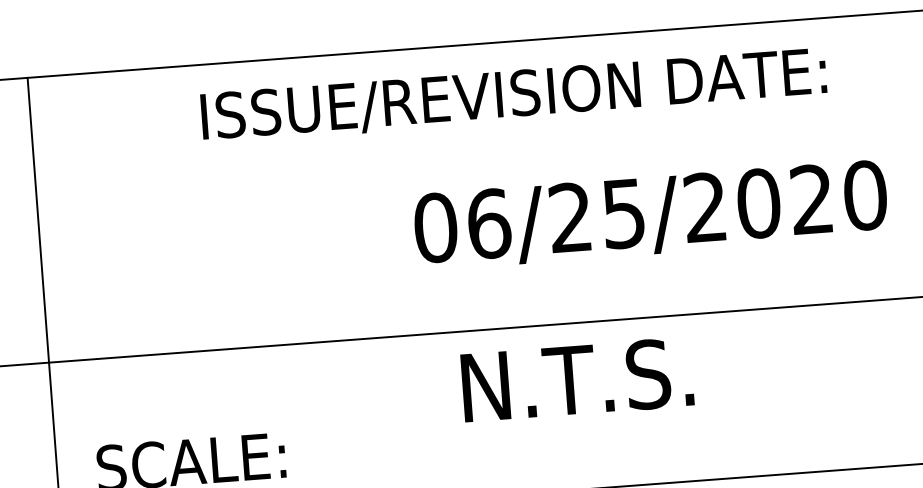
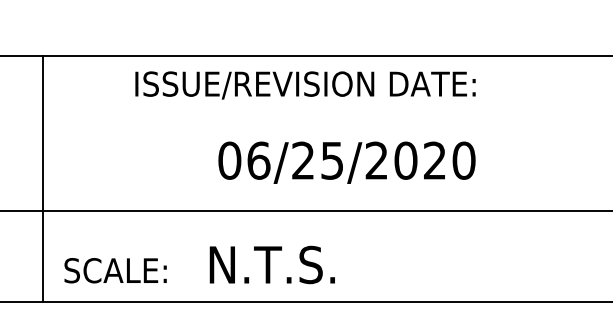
text: (650, 214) -> (346, 162), moved
text: (575, 379) -> (271, 264), moved

